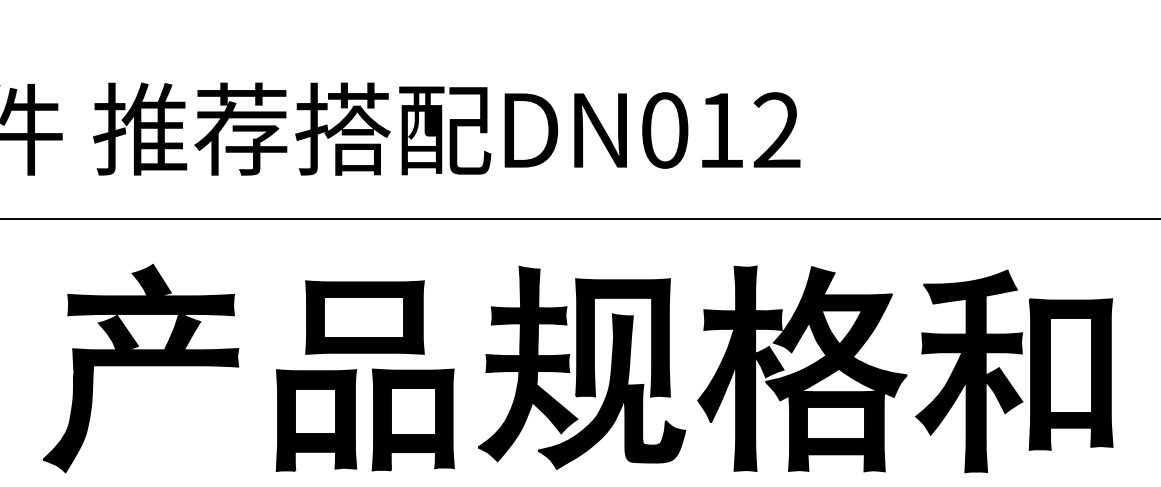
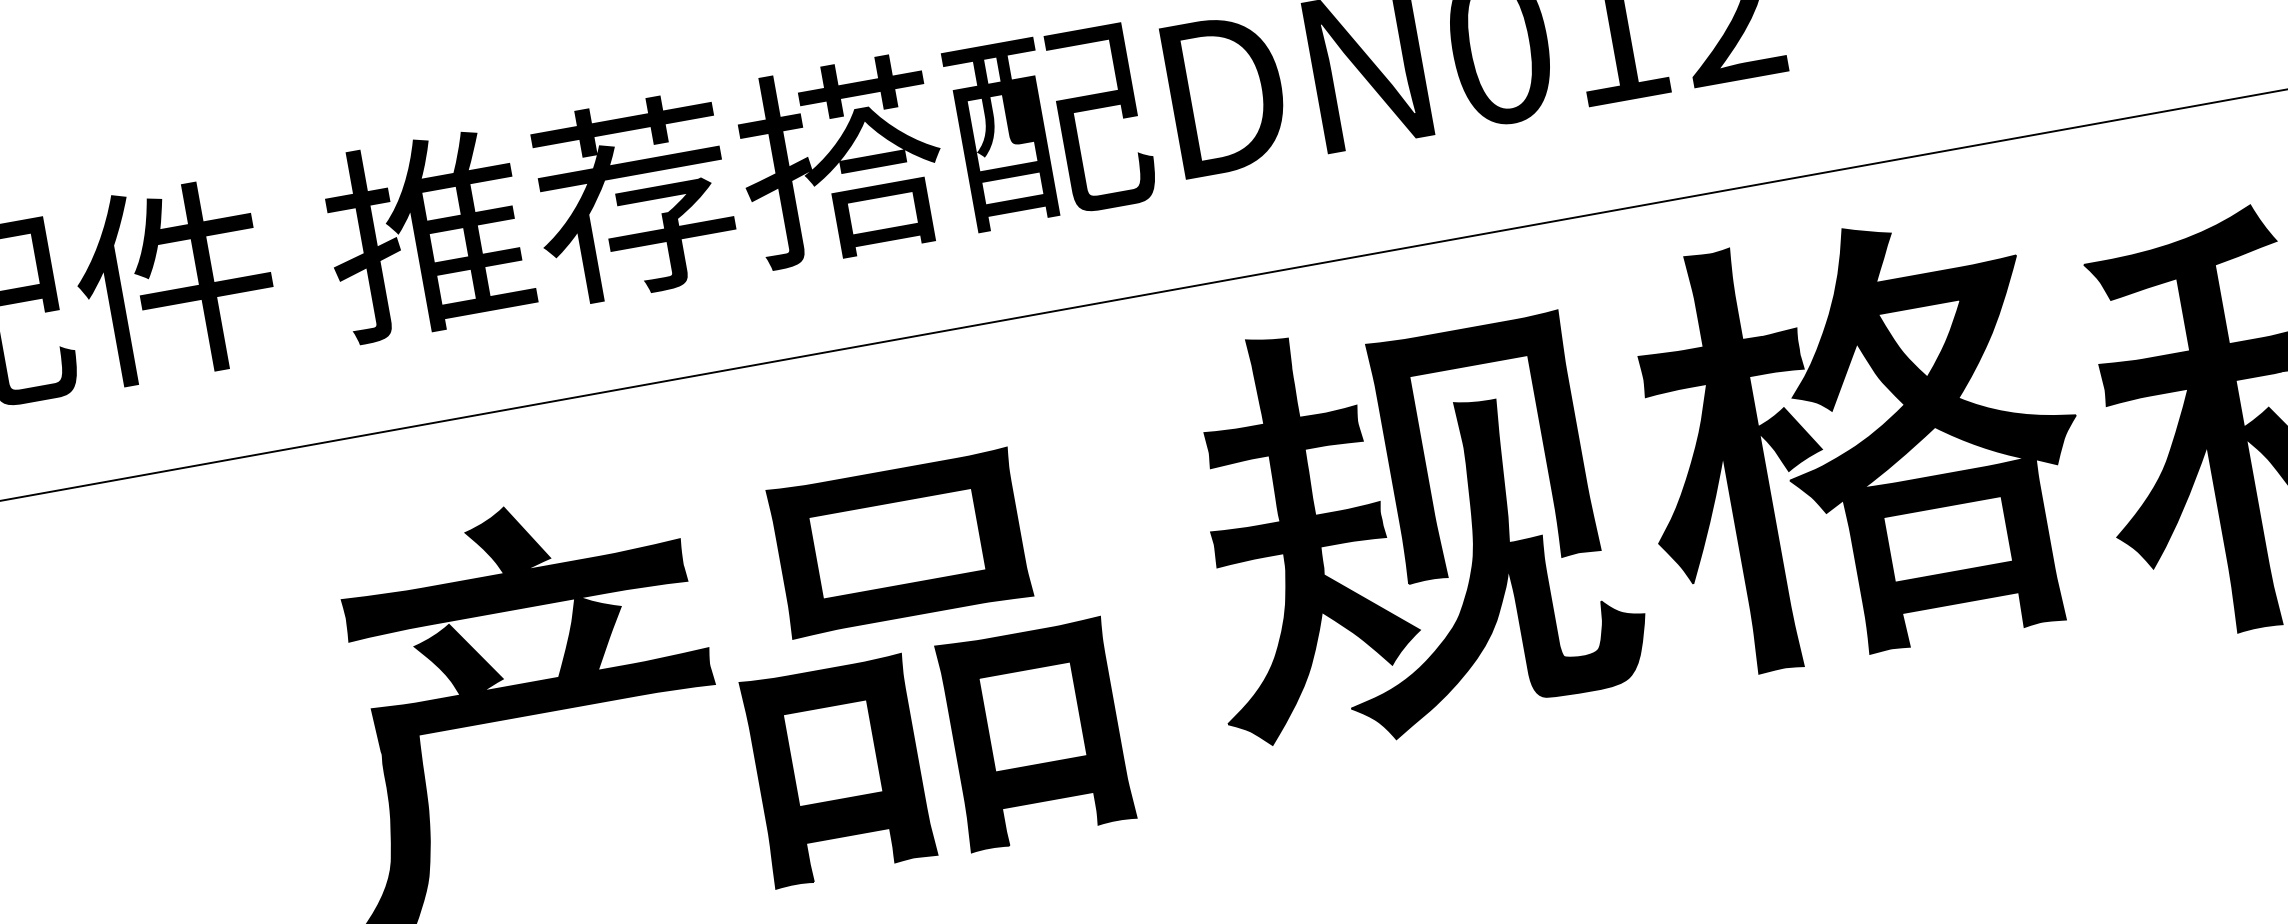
part: (582, 367) -> (1411, 522), moved
part: (802, 368) -> (1860, 439), moved
part: (356, 375) -> (903, 664), moved

